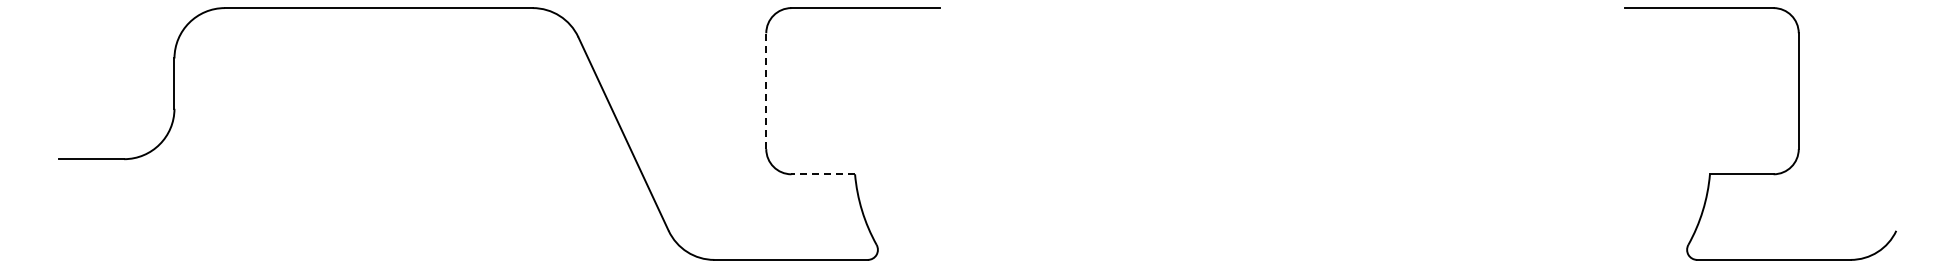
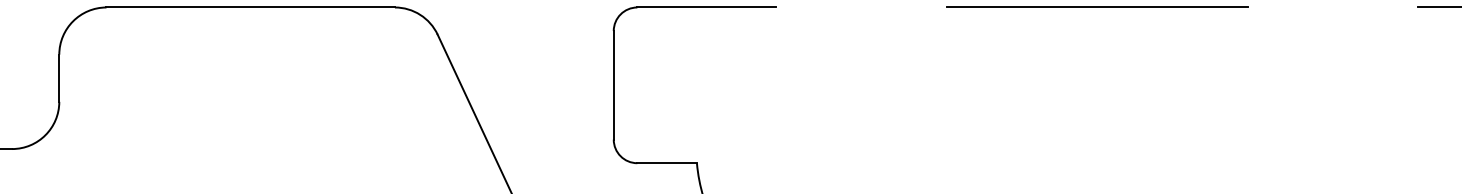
line: (1282, 8) -> (1097, 7), added
line: (766, 91) -> (613, 85), dashed -> solid
line: (823, 174) -> (667, 163), dashed -> solid

